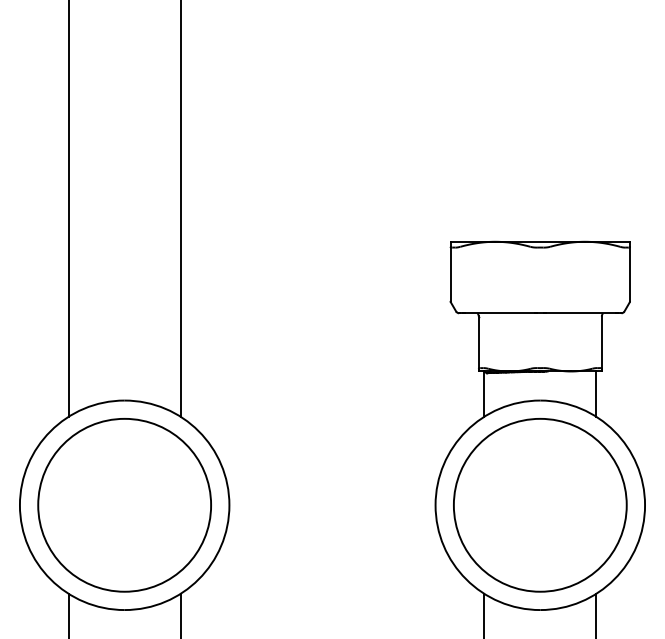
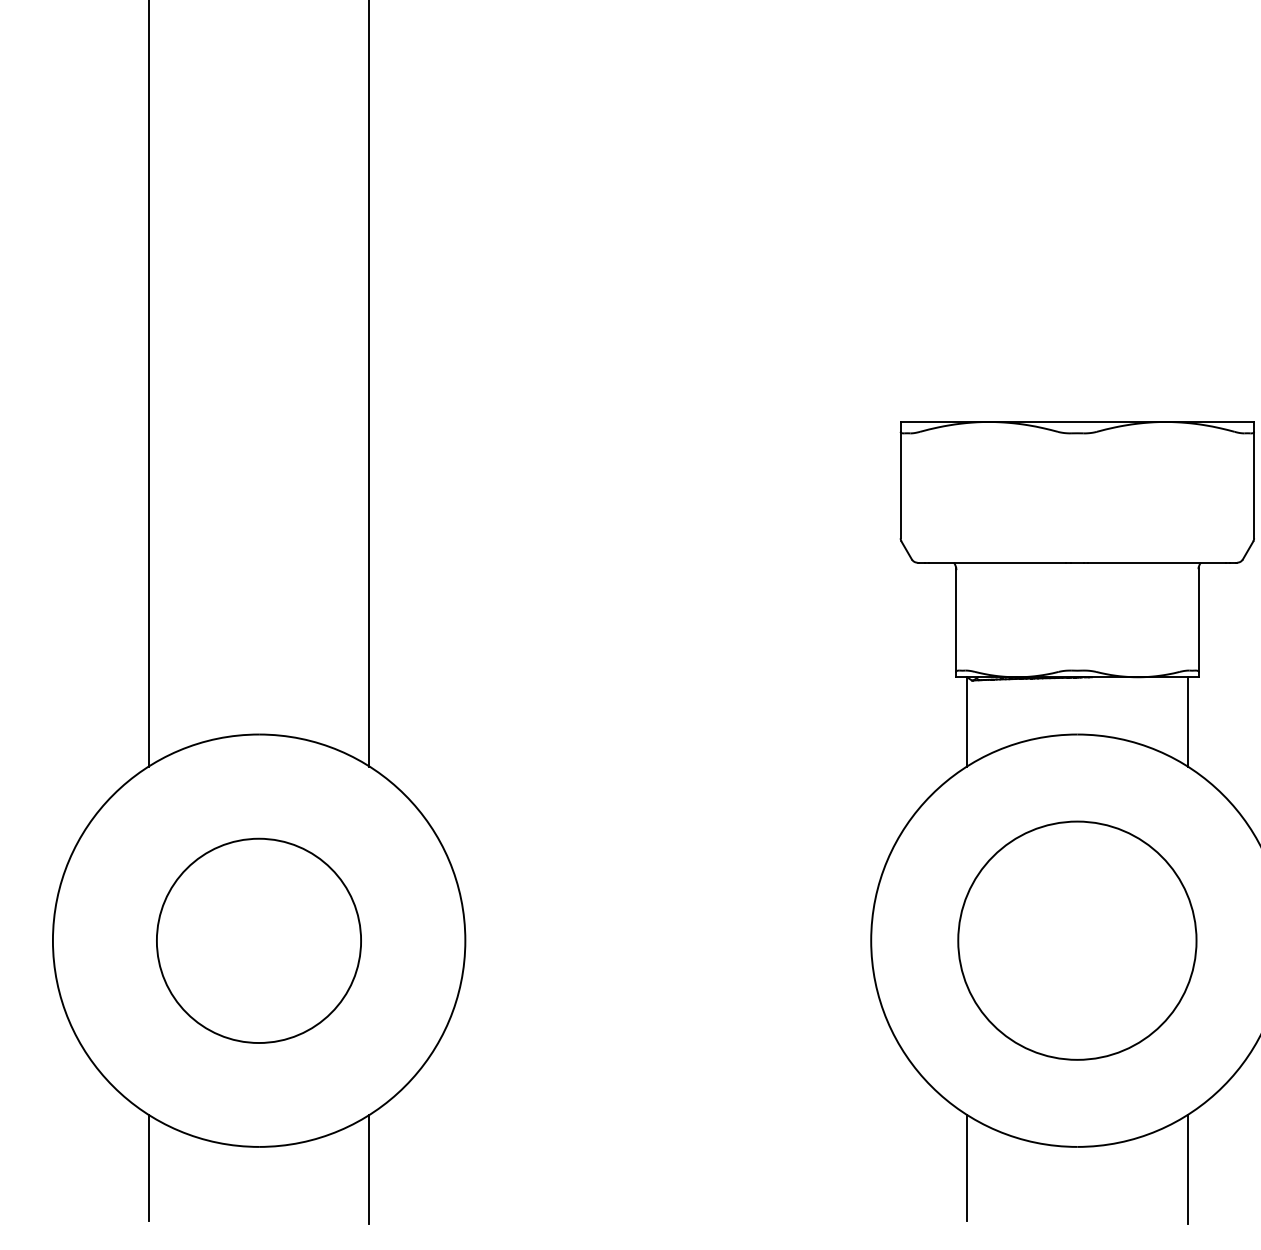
circle: (539, 504) -> (1075, 939), size x0.7
circle: (124, 505) -> (258, 941), size x0.6

